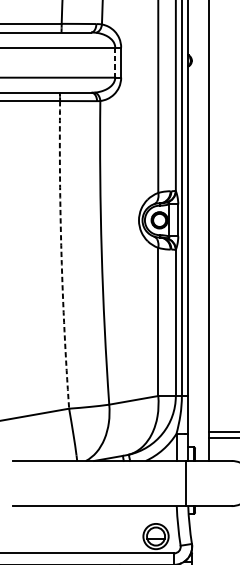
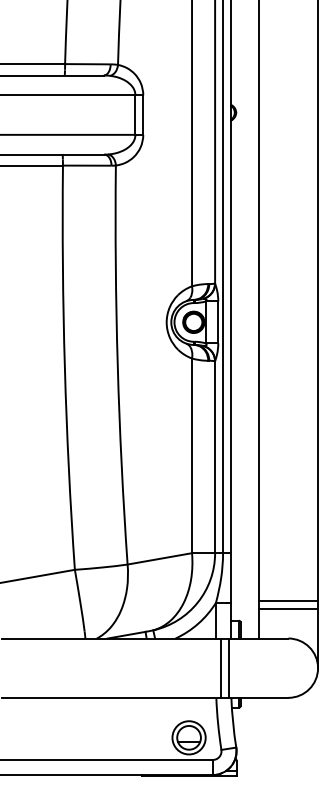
line: (115, 62) -> (135, 115), dashed -> solid
arc: (61, 254) -> (64, 367), dashed -> solid
line: (180, 483) -> (221, 667), added

